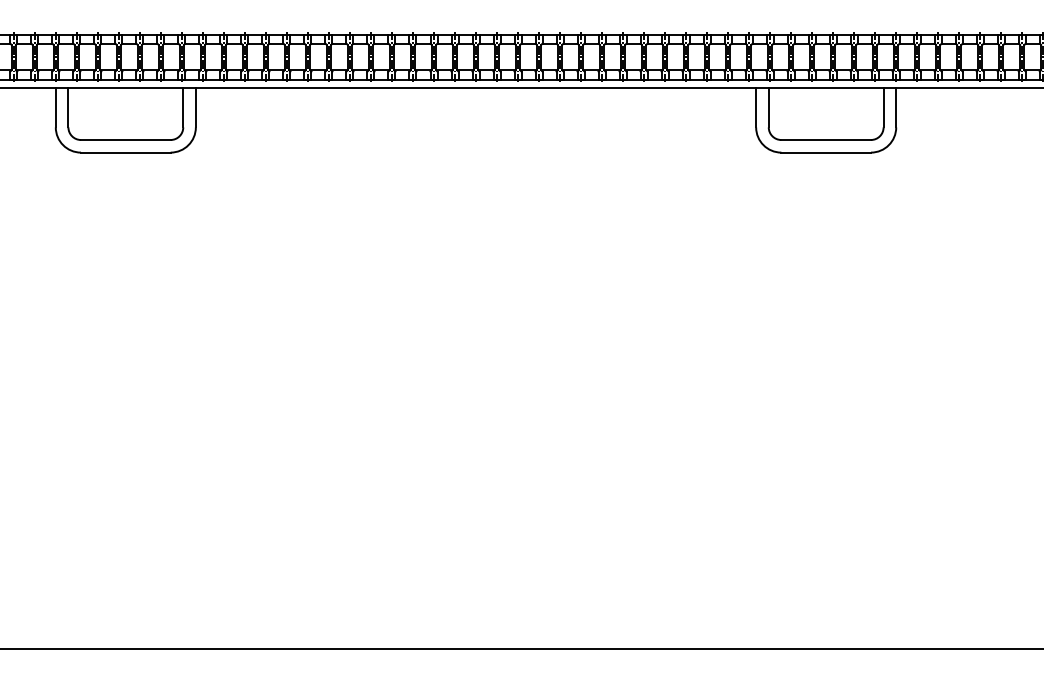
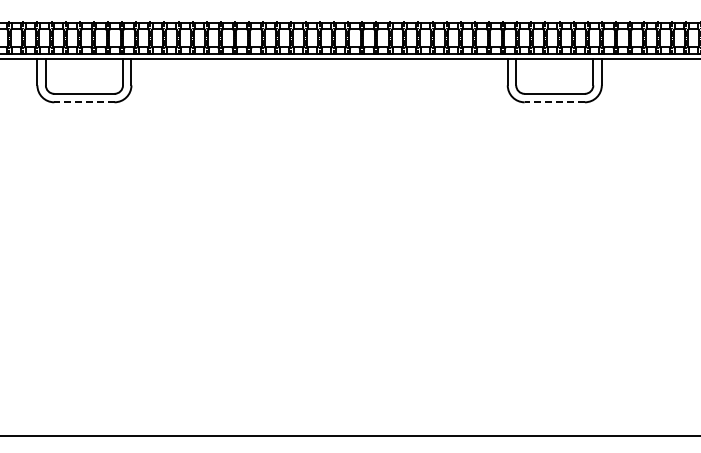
line: (124, 152) -> (83, 102), solid -> dashed
line: (825, 152) -> (554, 102), solid -> dashed

